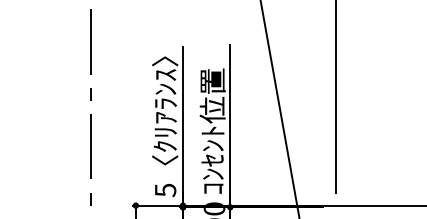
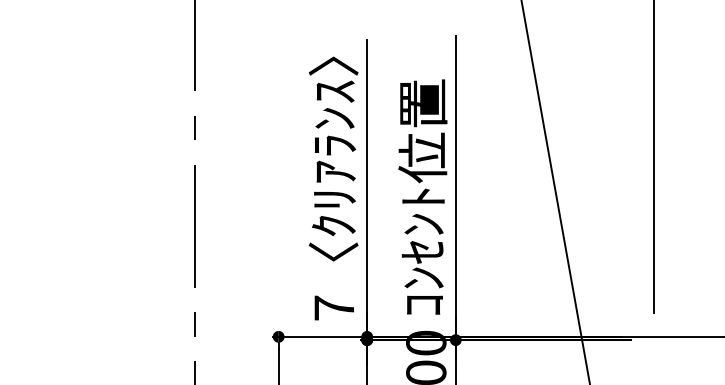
text: (165, 190) -> (334, 308), 5 -> 7

